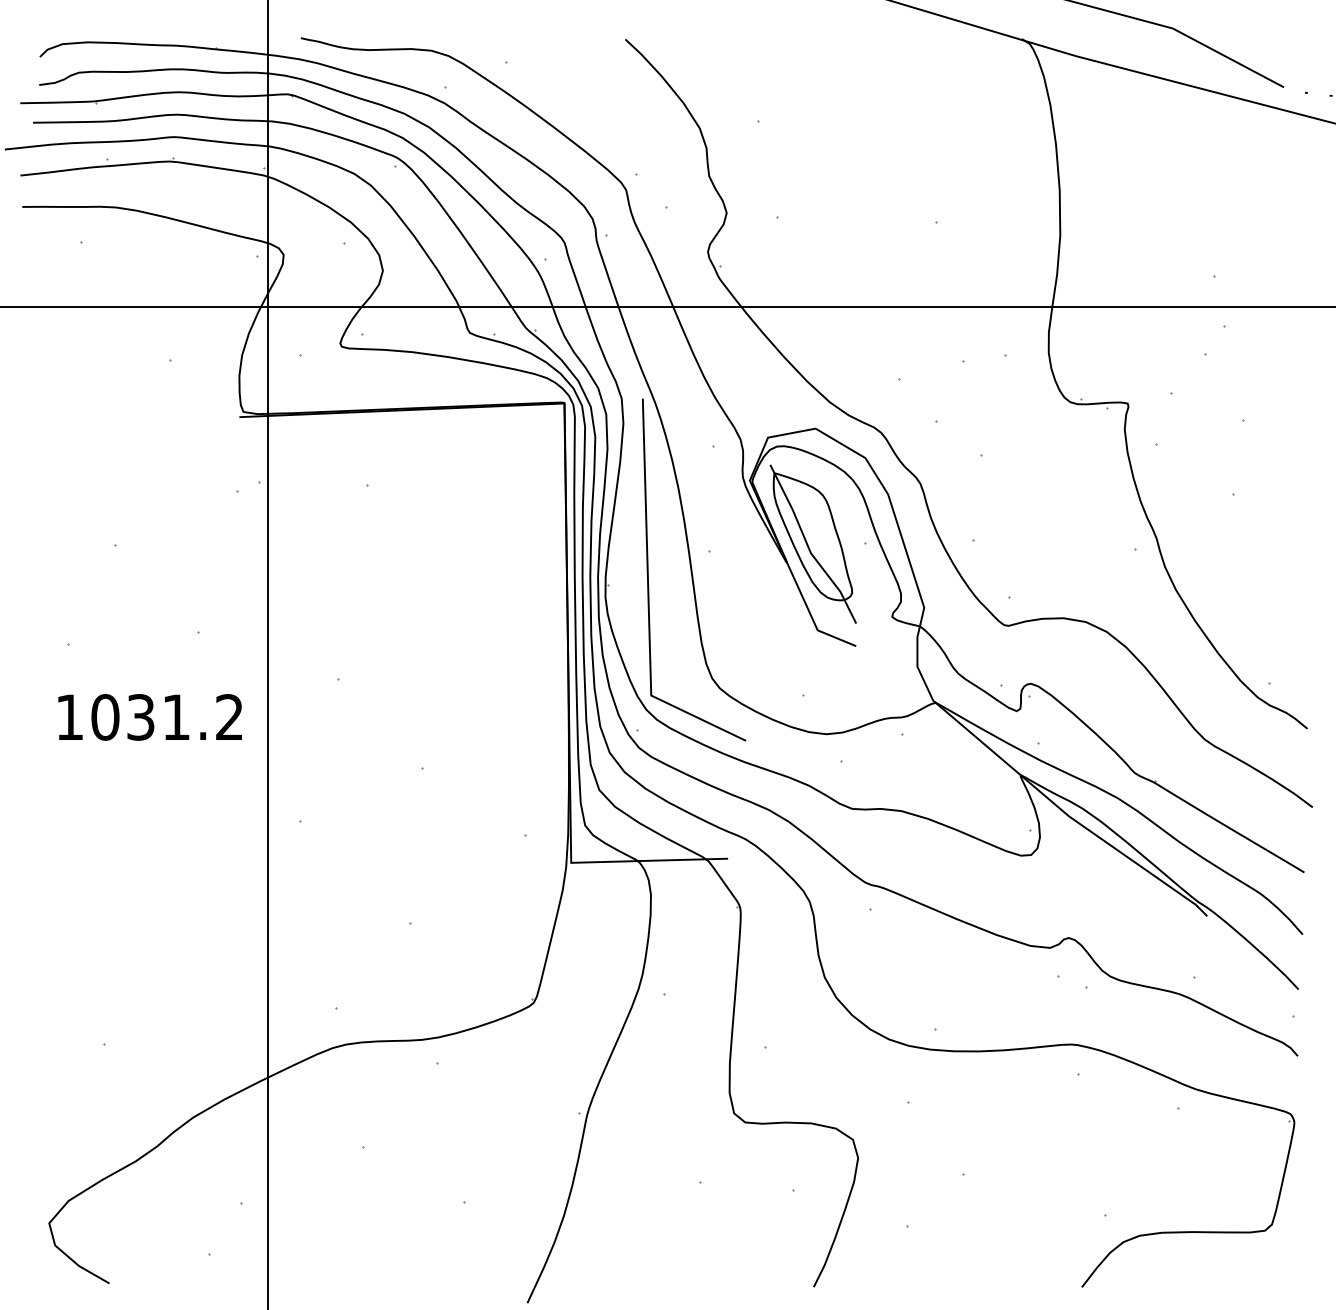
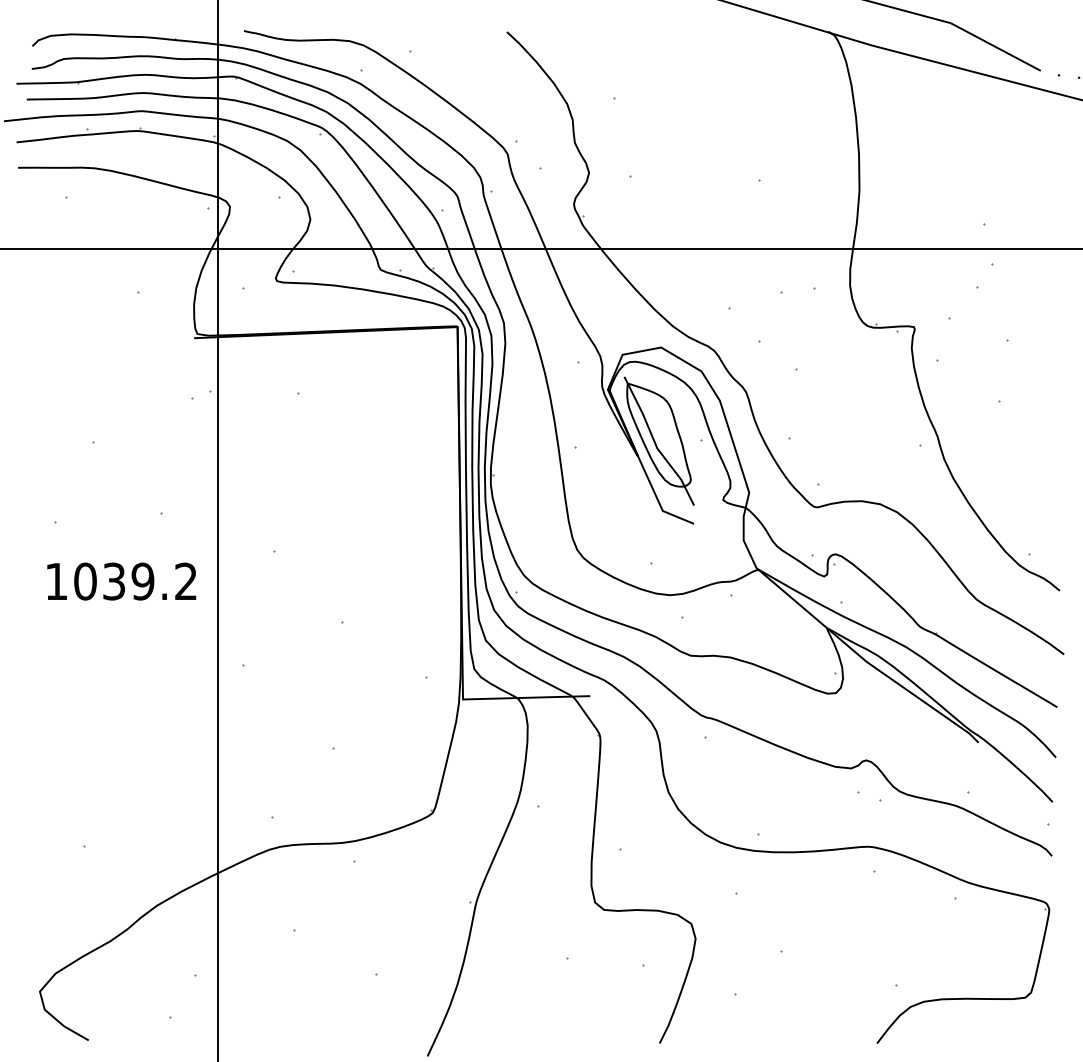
line: (648, 569) -> (525, 461), removed
text: (176, 717) -> (143, 581), 1031.2 -> 1039.2

